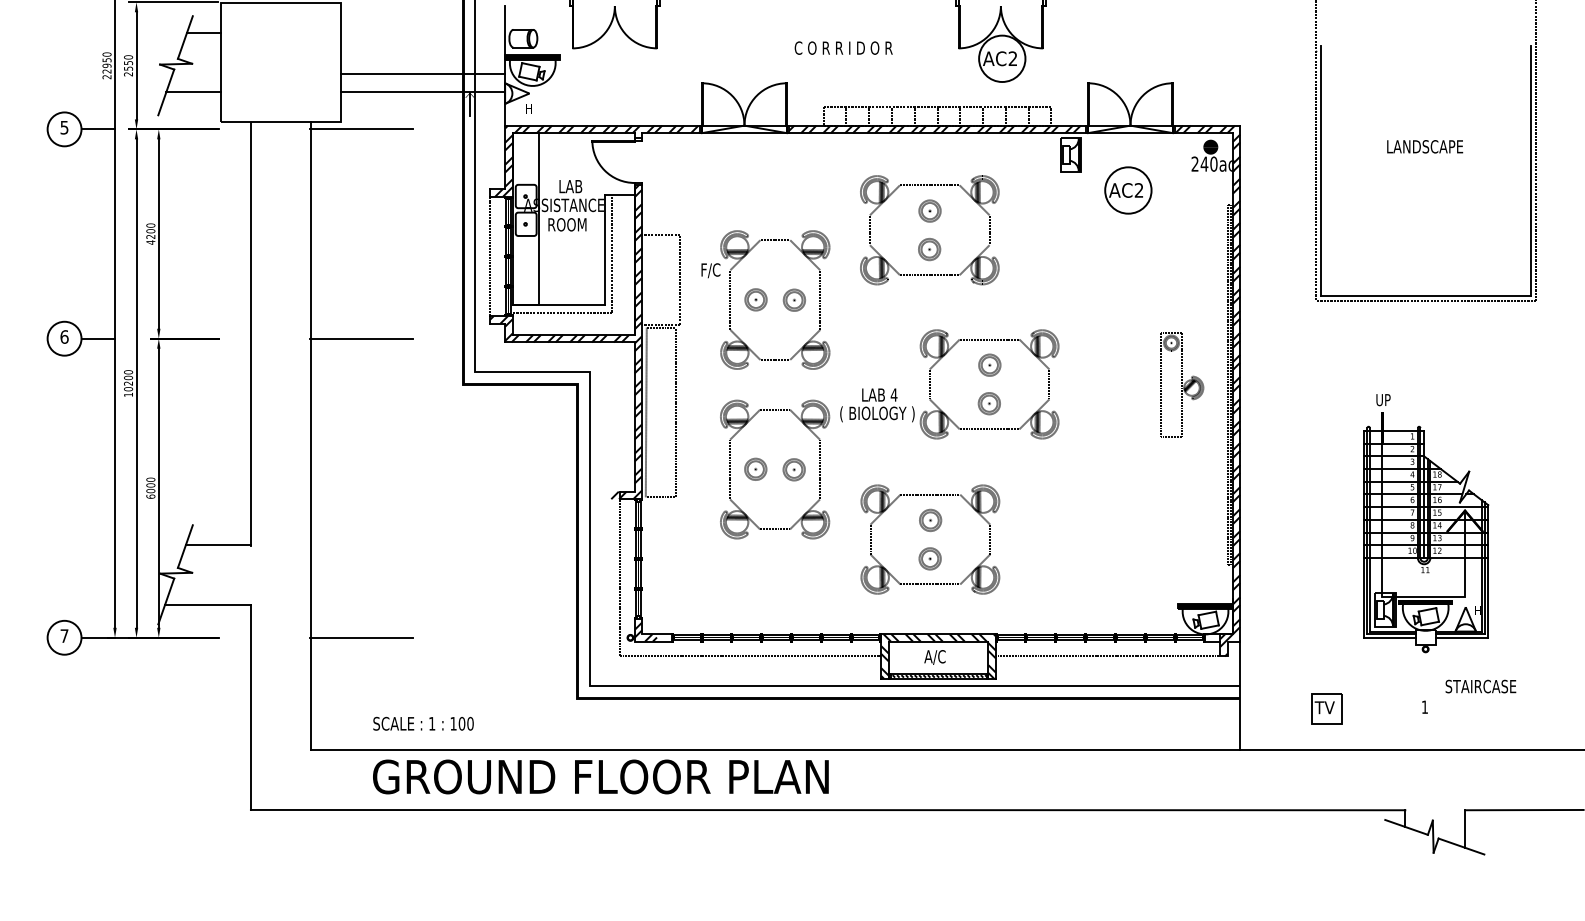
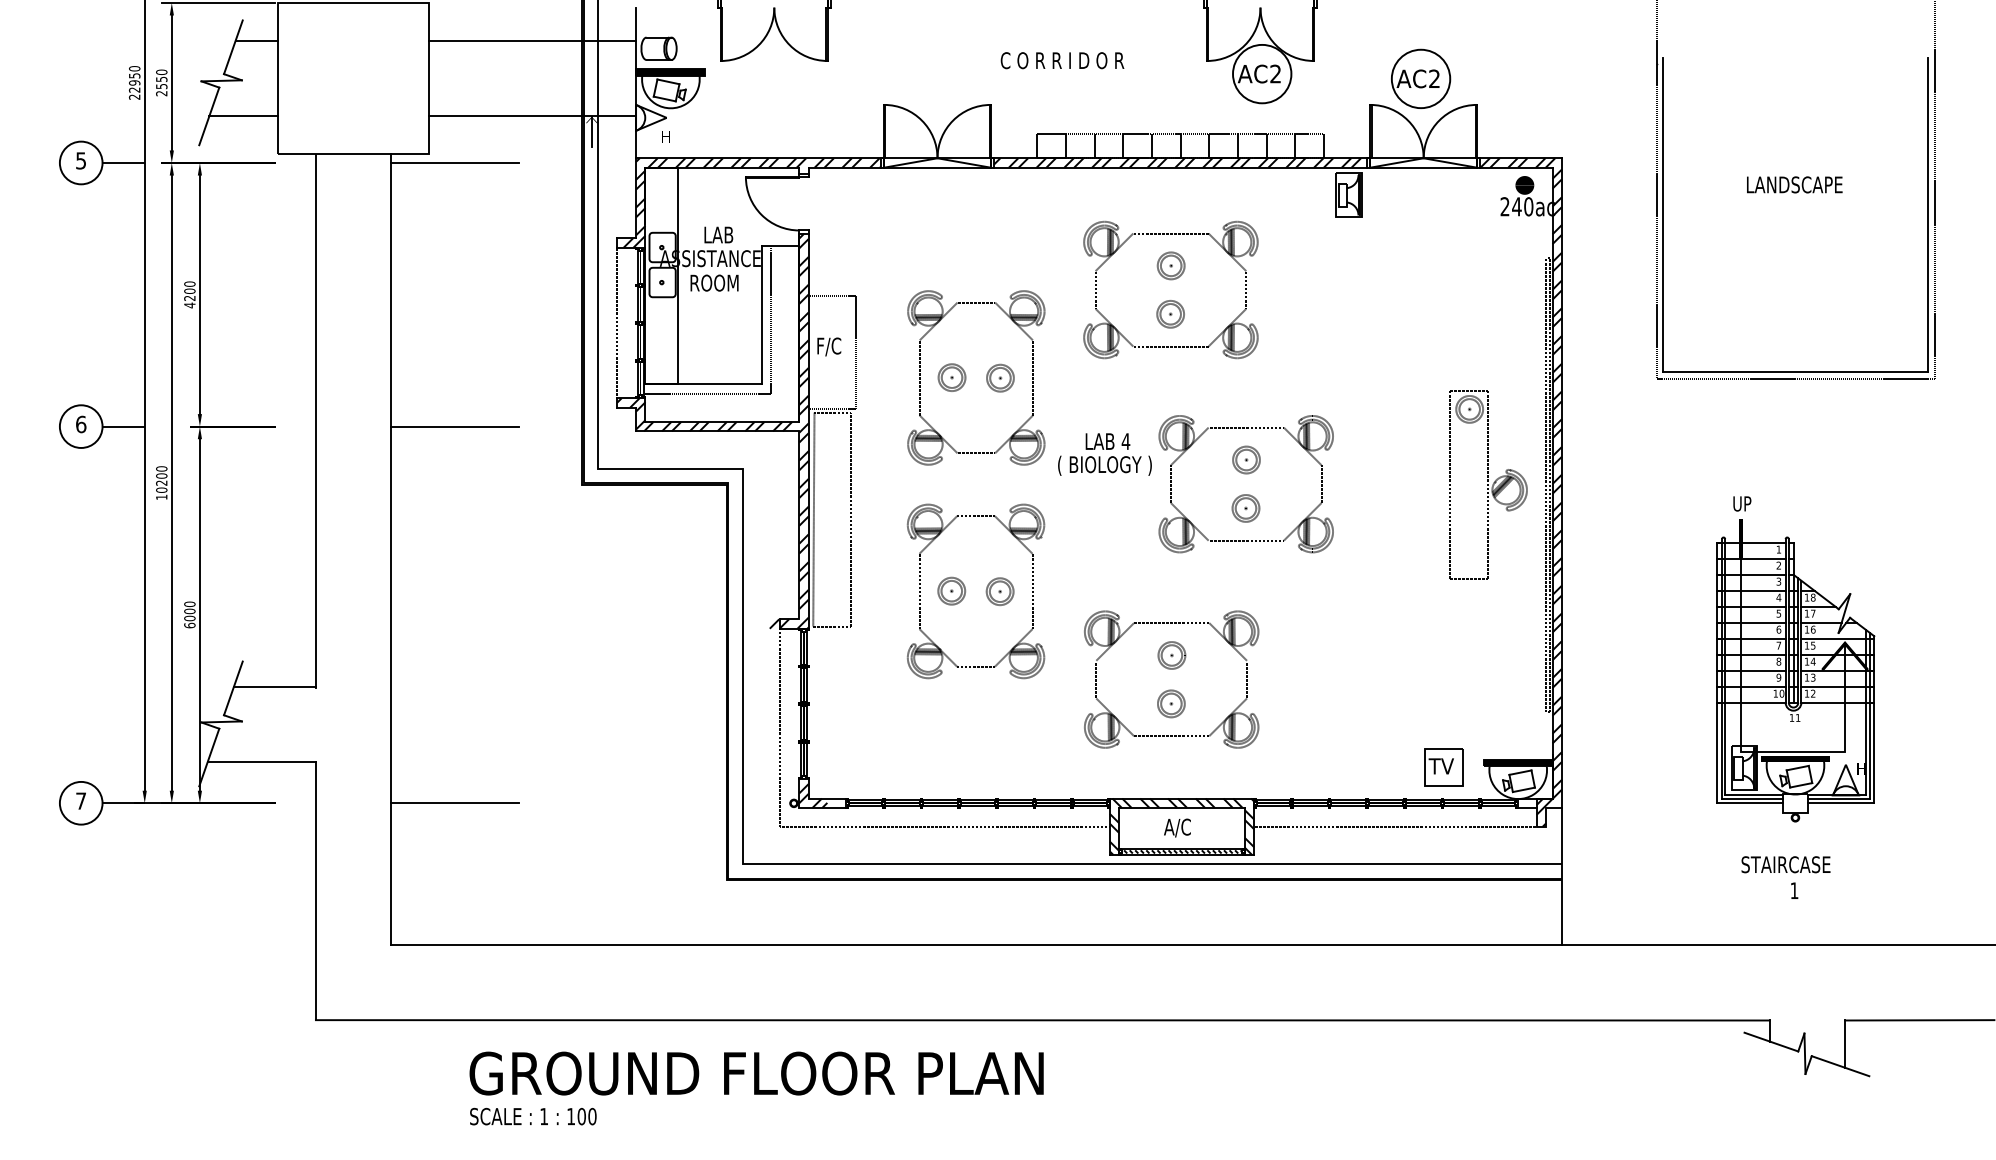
line: (422, 74) -> (532, 41), moved
part: (1128, 190) -> (1421, 78), moved
text: (711, 270) -> (829, 346), moved
part: (1181, 384) -> (1488, 484), size x1.43
text: (877, 405) -> (1104, 454), moved
text: (1480, 686) -> (1785, 864), moved
part: (1326, 708) -> (1443, 767), moved
text: (423, 723) -> (533, 1116), moved
text: (600, 776) -> (756, 1073), moved

